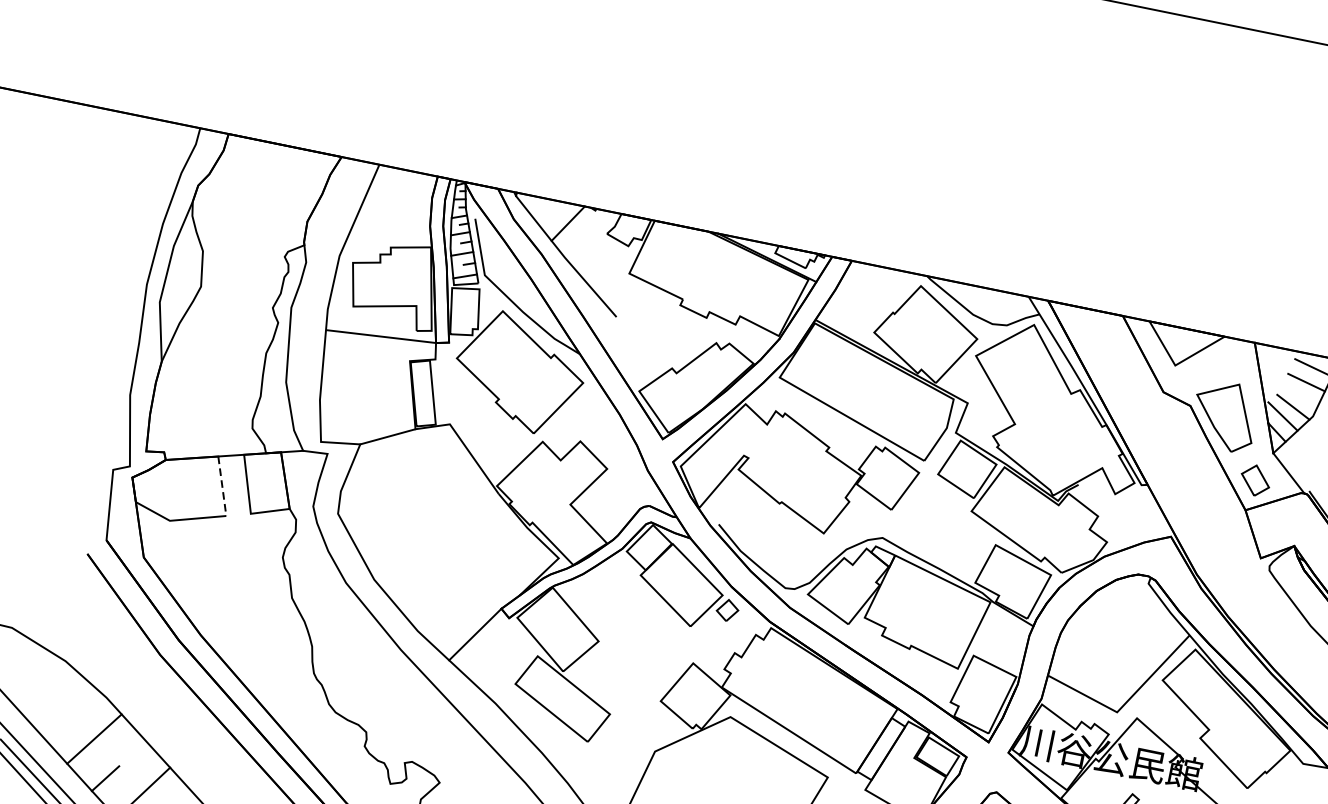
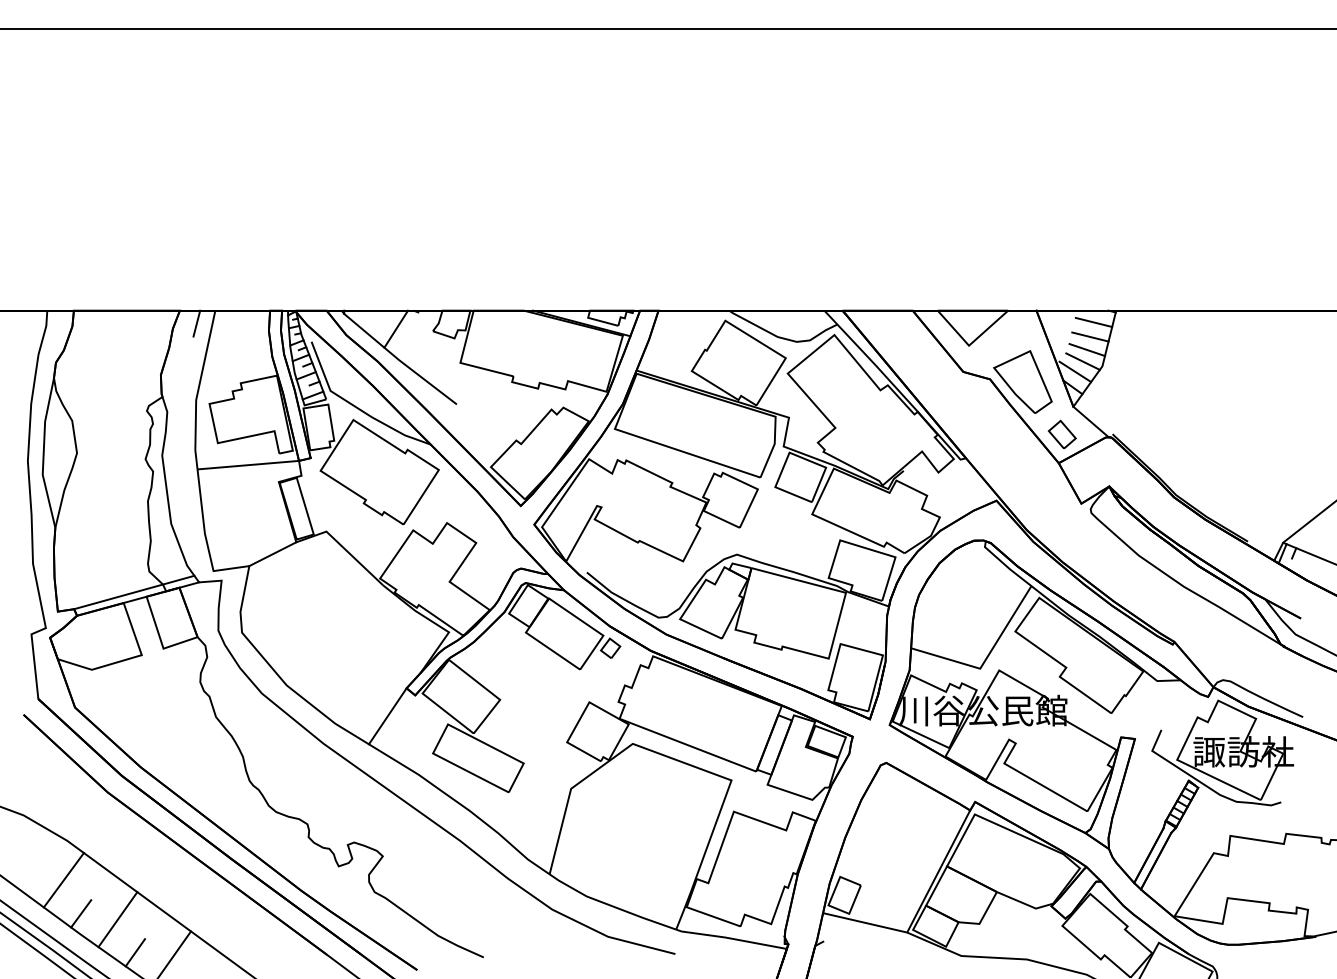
line: (356, 174) -> (196, 323), added
line: (1300, 396) -> (1087, 350), added
line: (232, 447) -> (134, 592), added
line: (221, 486) -> (132, 629), dashed -> solid

